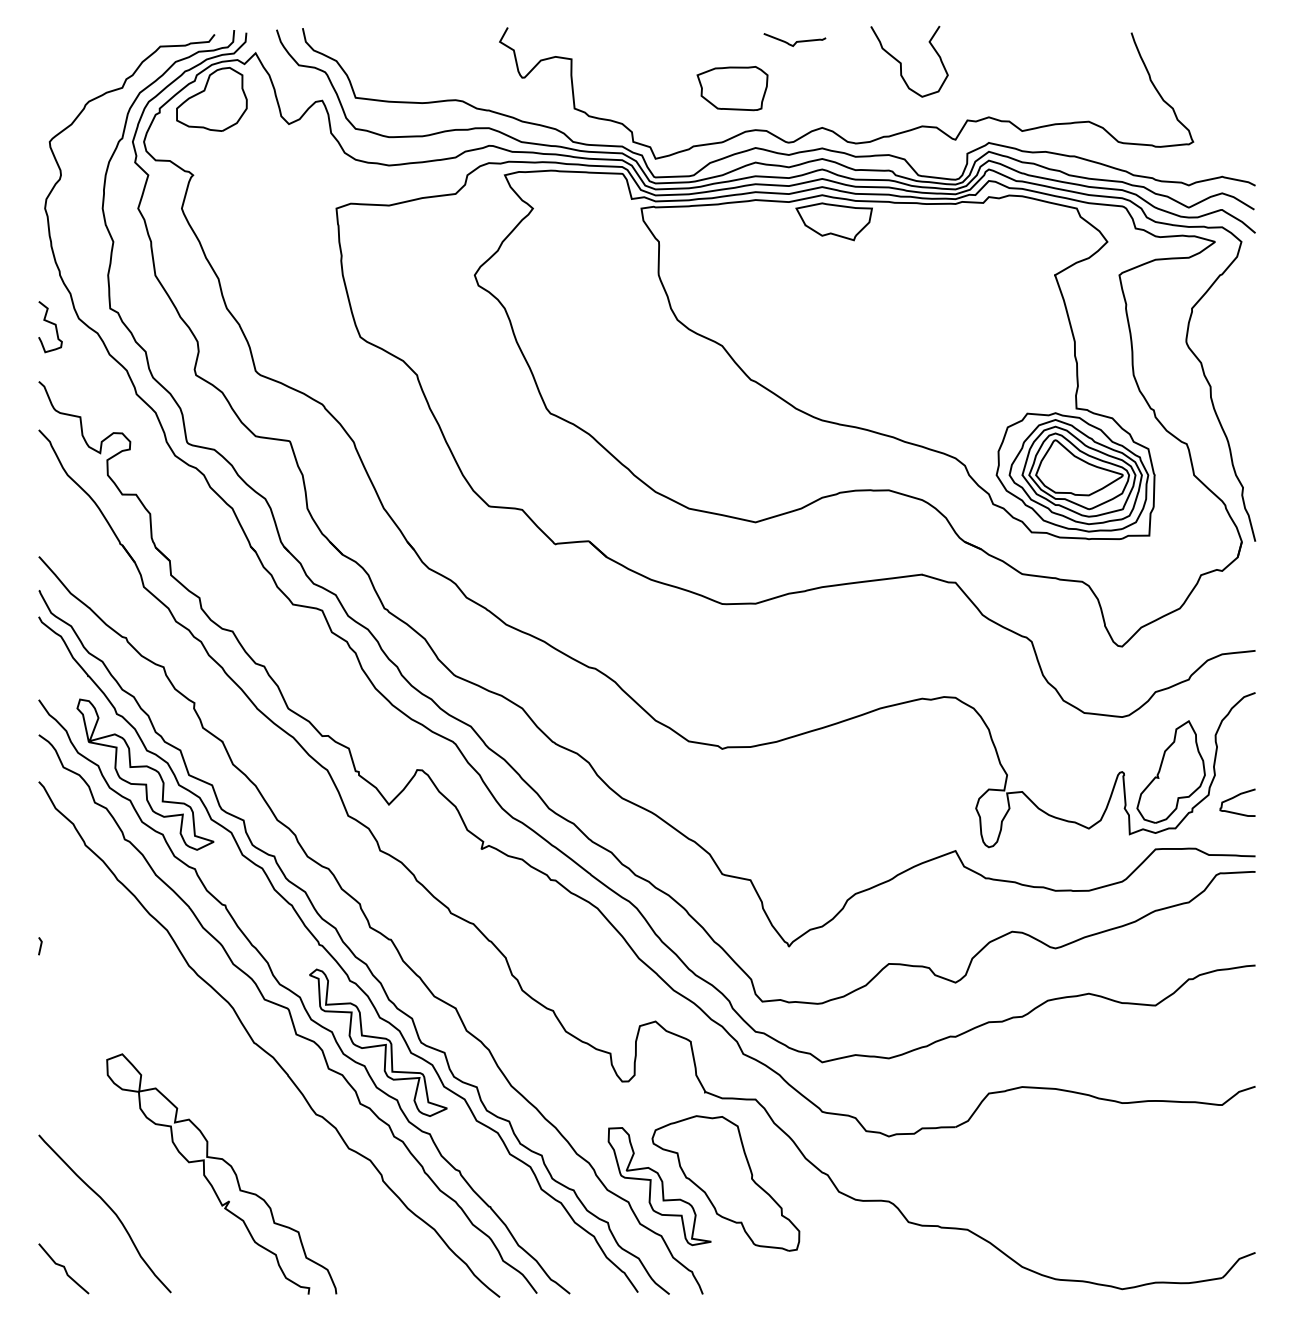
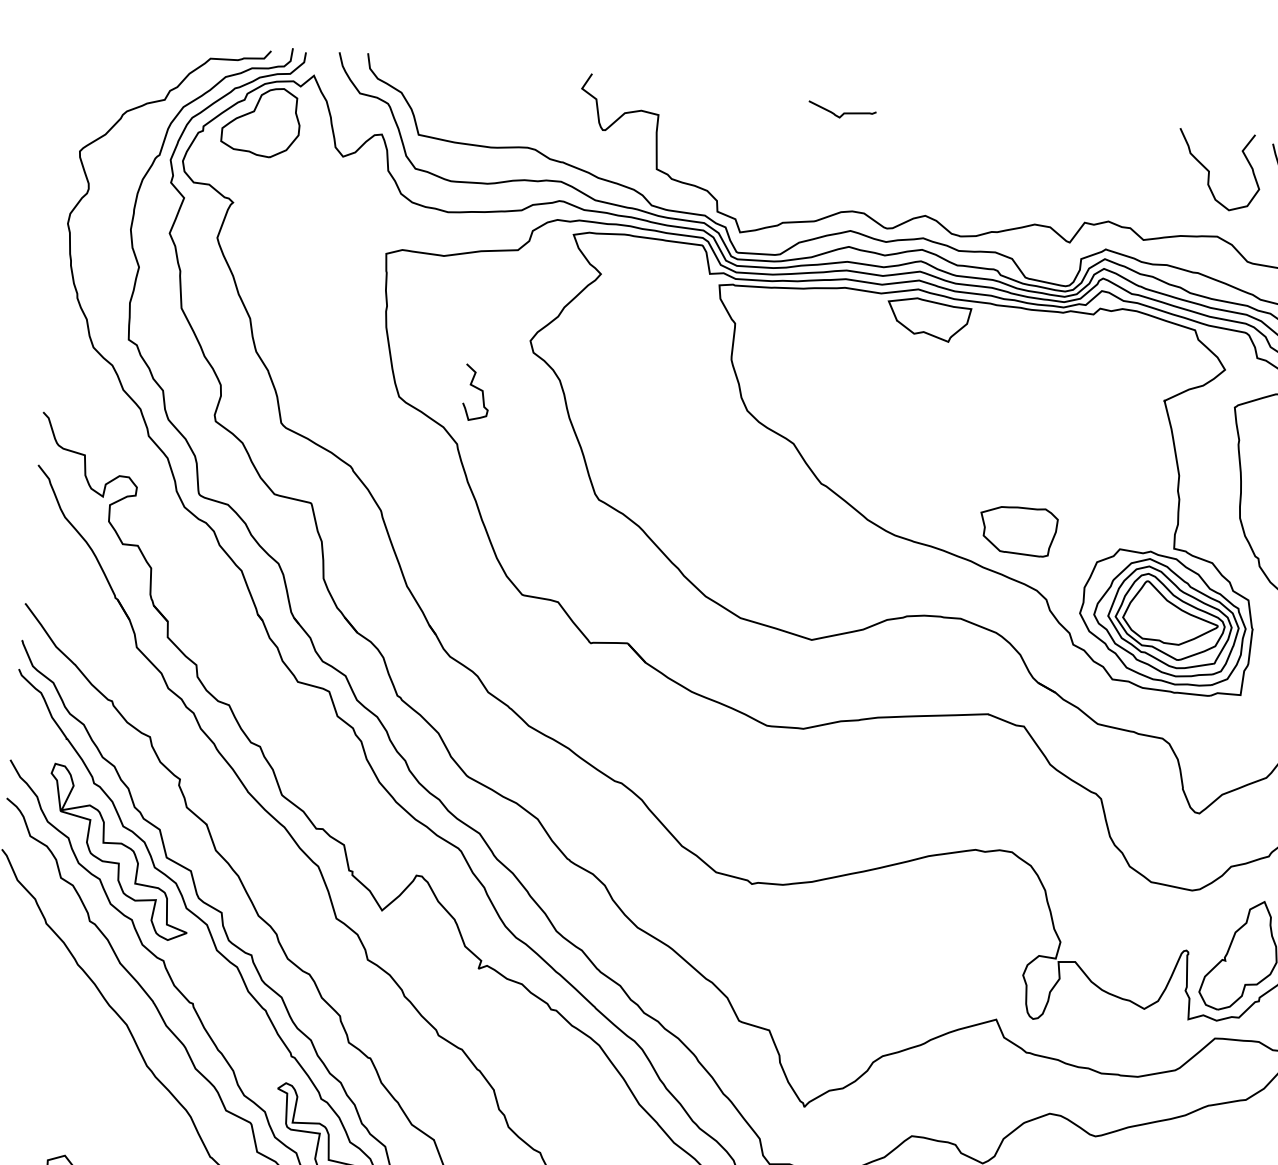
curve: (795, 41) -> (842, 112), moved
curve: (901, 62) -> (1209, 170), moved
part: (732, 88) -> (1018, 530), moved
curve: (52, 324) -> (479, 390), moved

